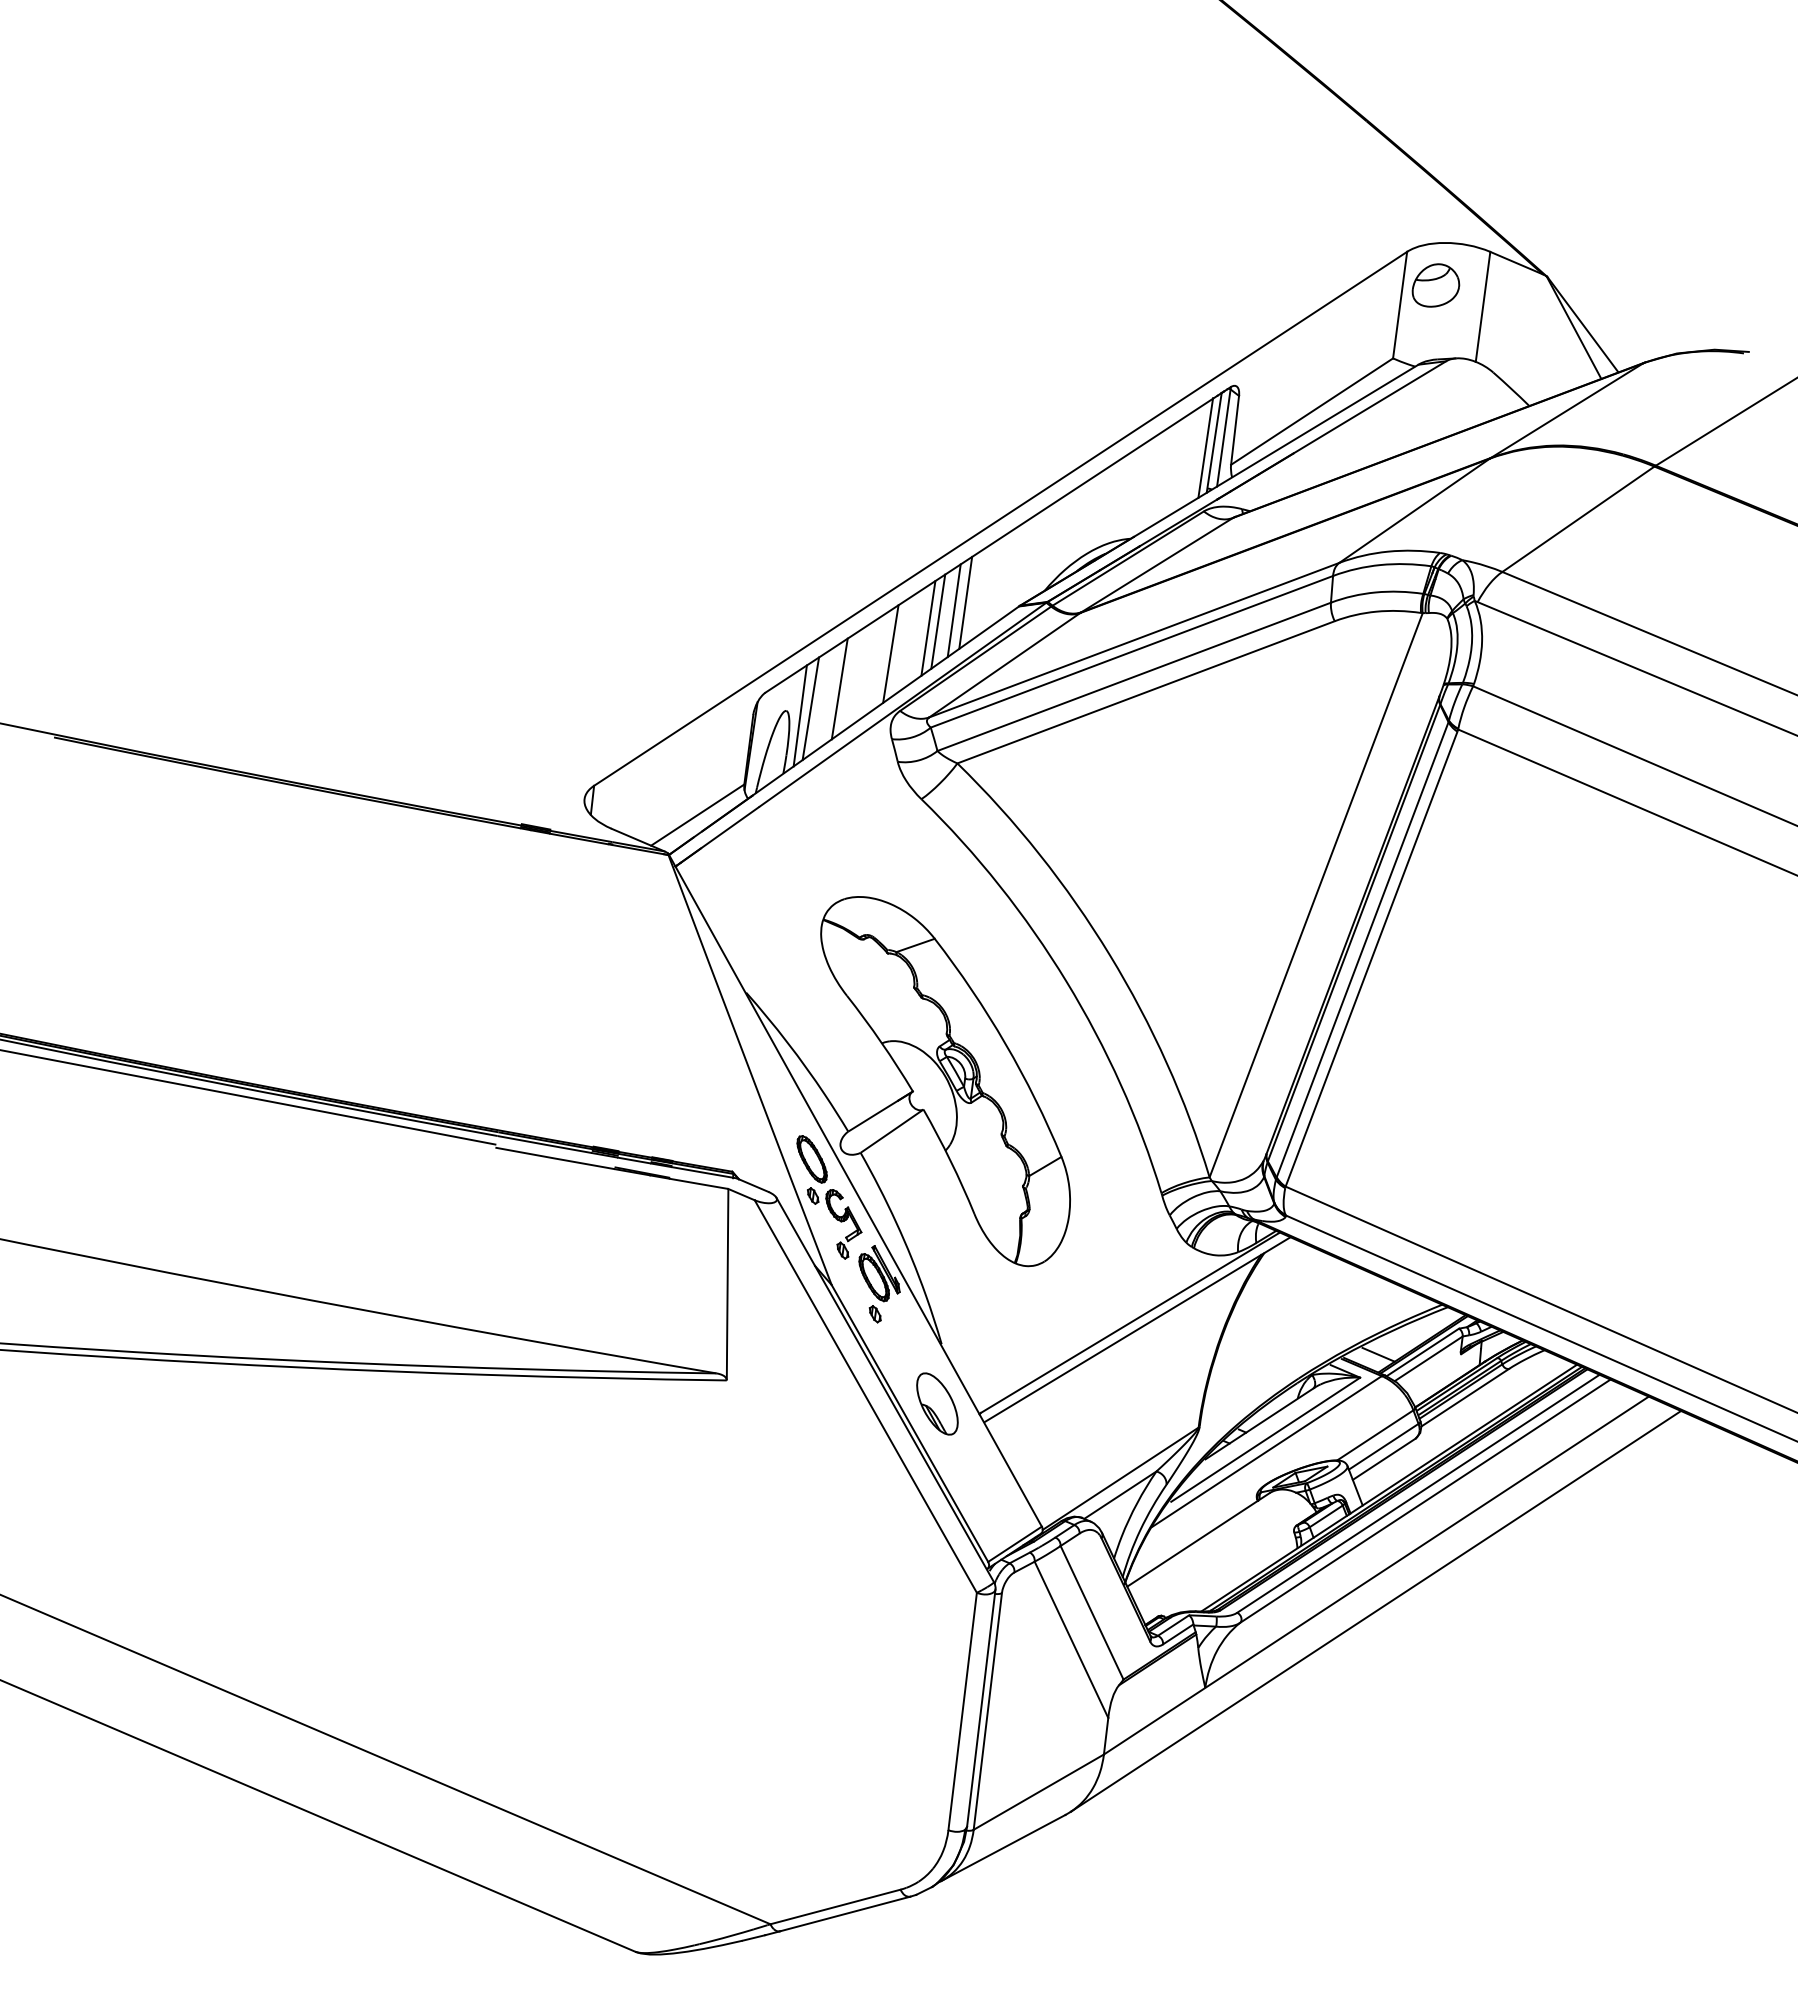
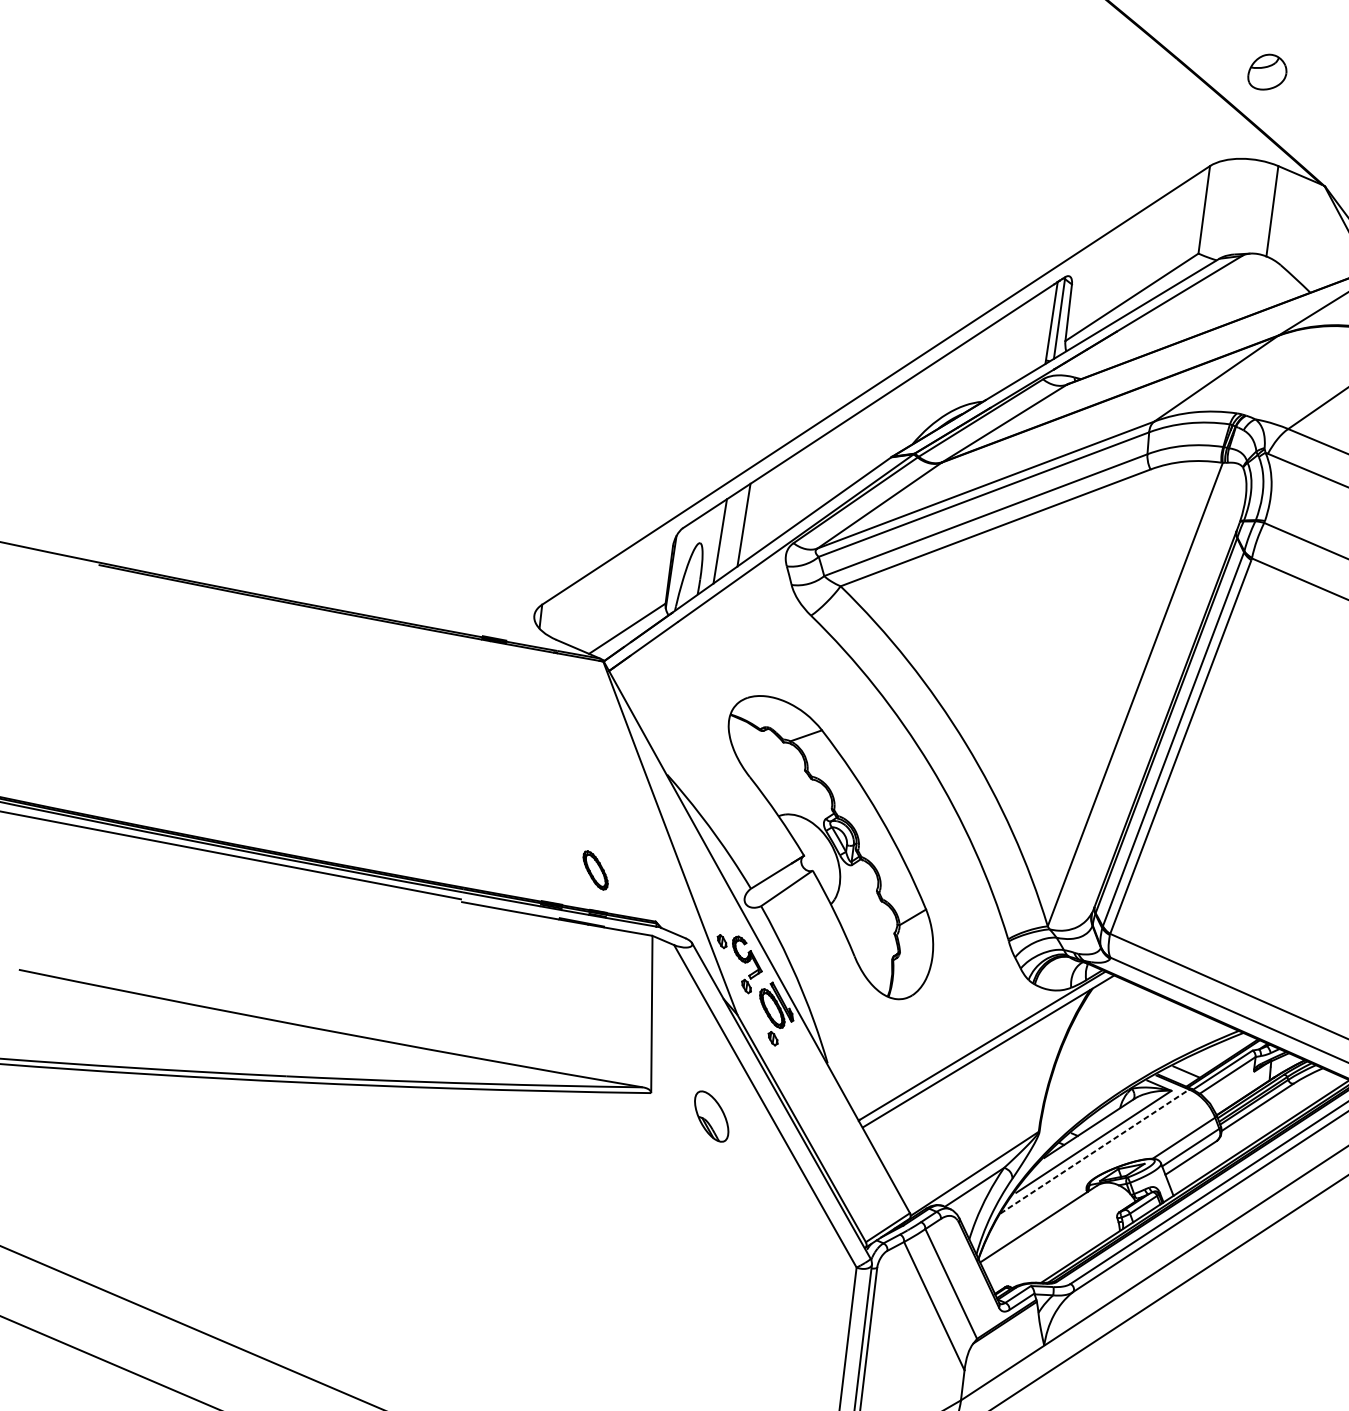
part: (1435, 285) -> (1267, 72), moved
line: (1205, 447) -> (1044, 326), removed
line: (965, 602) -> (847, 454), removed
line: (953, 610) -> (837, 460), removed
line: (938, 621) -> (825, 469), removed
line: (928, 628) -> (816, 475), removed
line: (890, 653) -> (785, 496), removed
line: (799, 715) -> (710, 546), removed
part: (811, 1159) -> (595, 870), moved
part: (937, 1403) -> (711, 1116), moved
line: (1266, 1451) -> (1094, 1151), solid -> dashed

